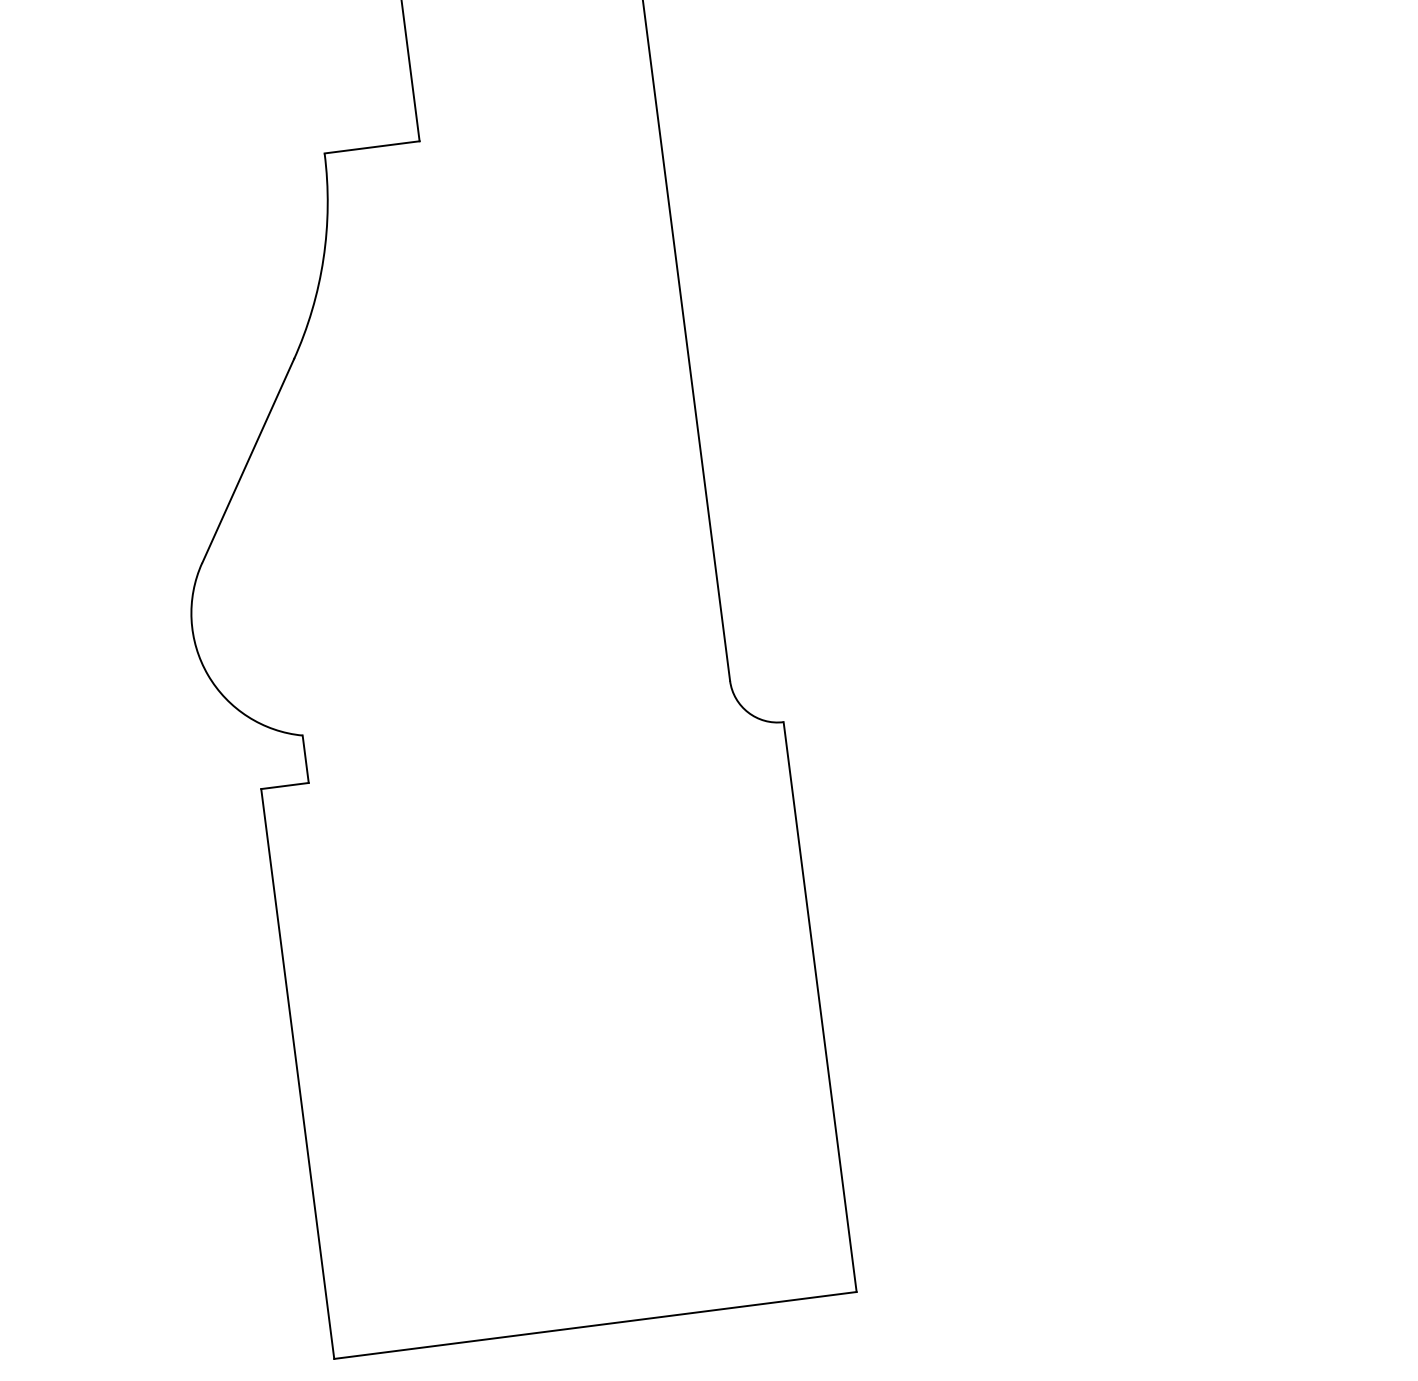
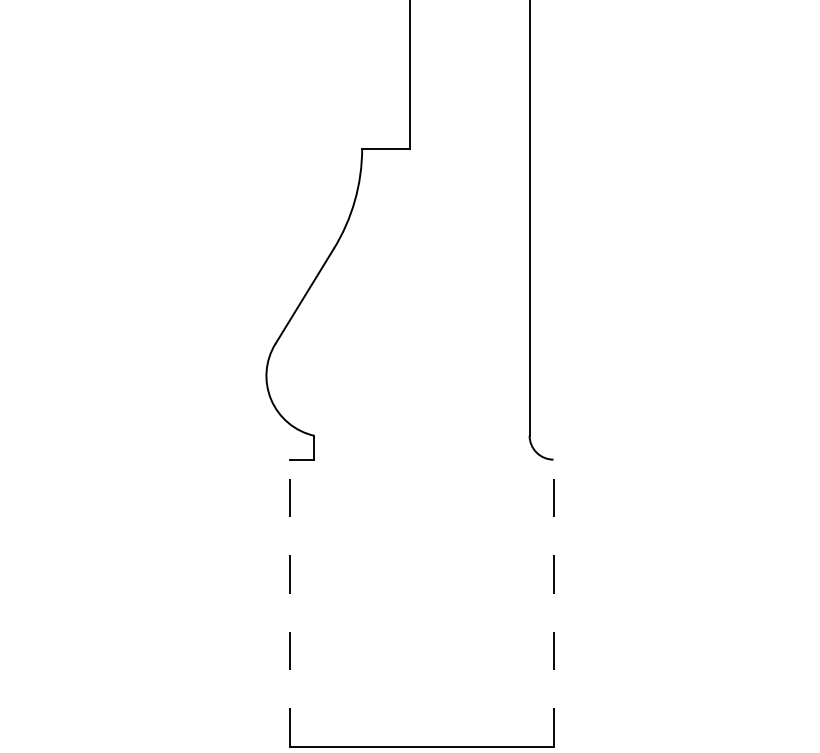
line: (820, 1007) -> (553, 603), solid -> dashed
line: (298, 1074) -> (290, 603), solid -> dashed

